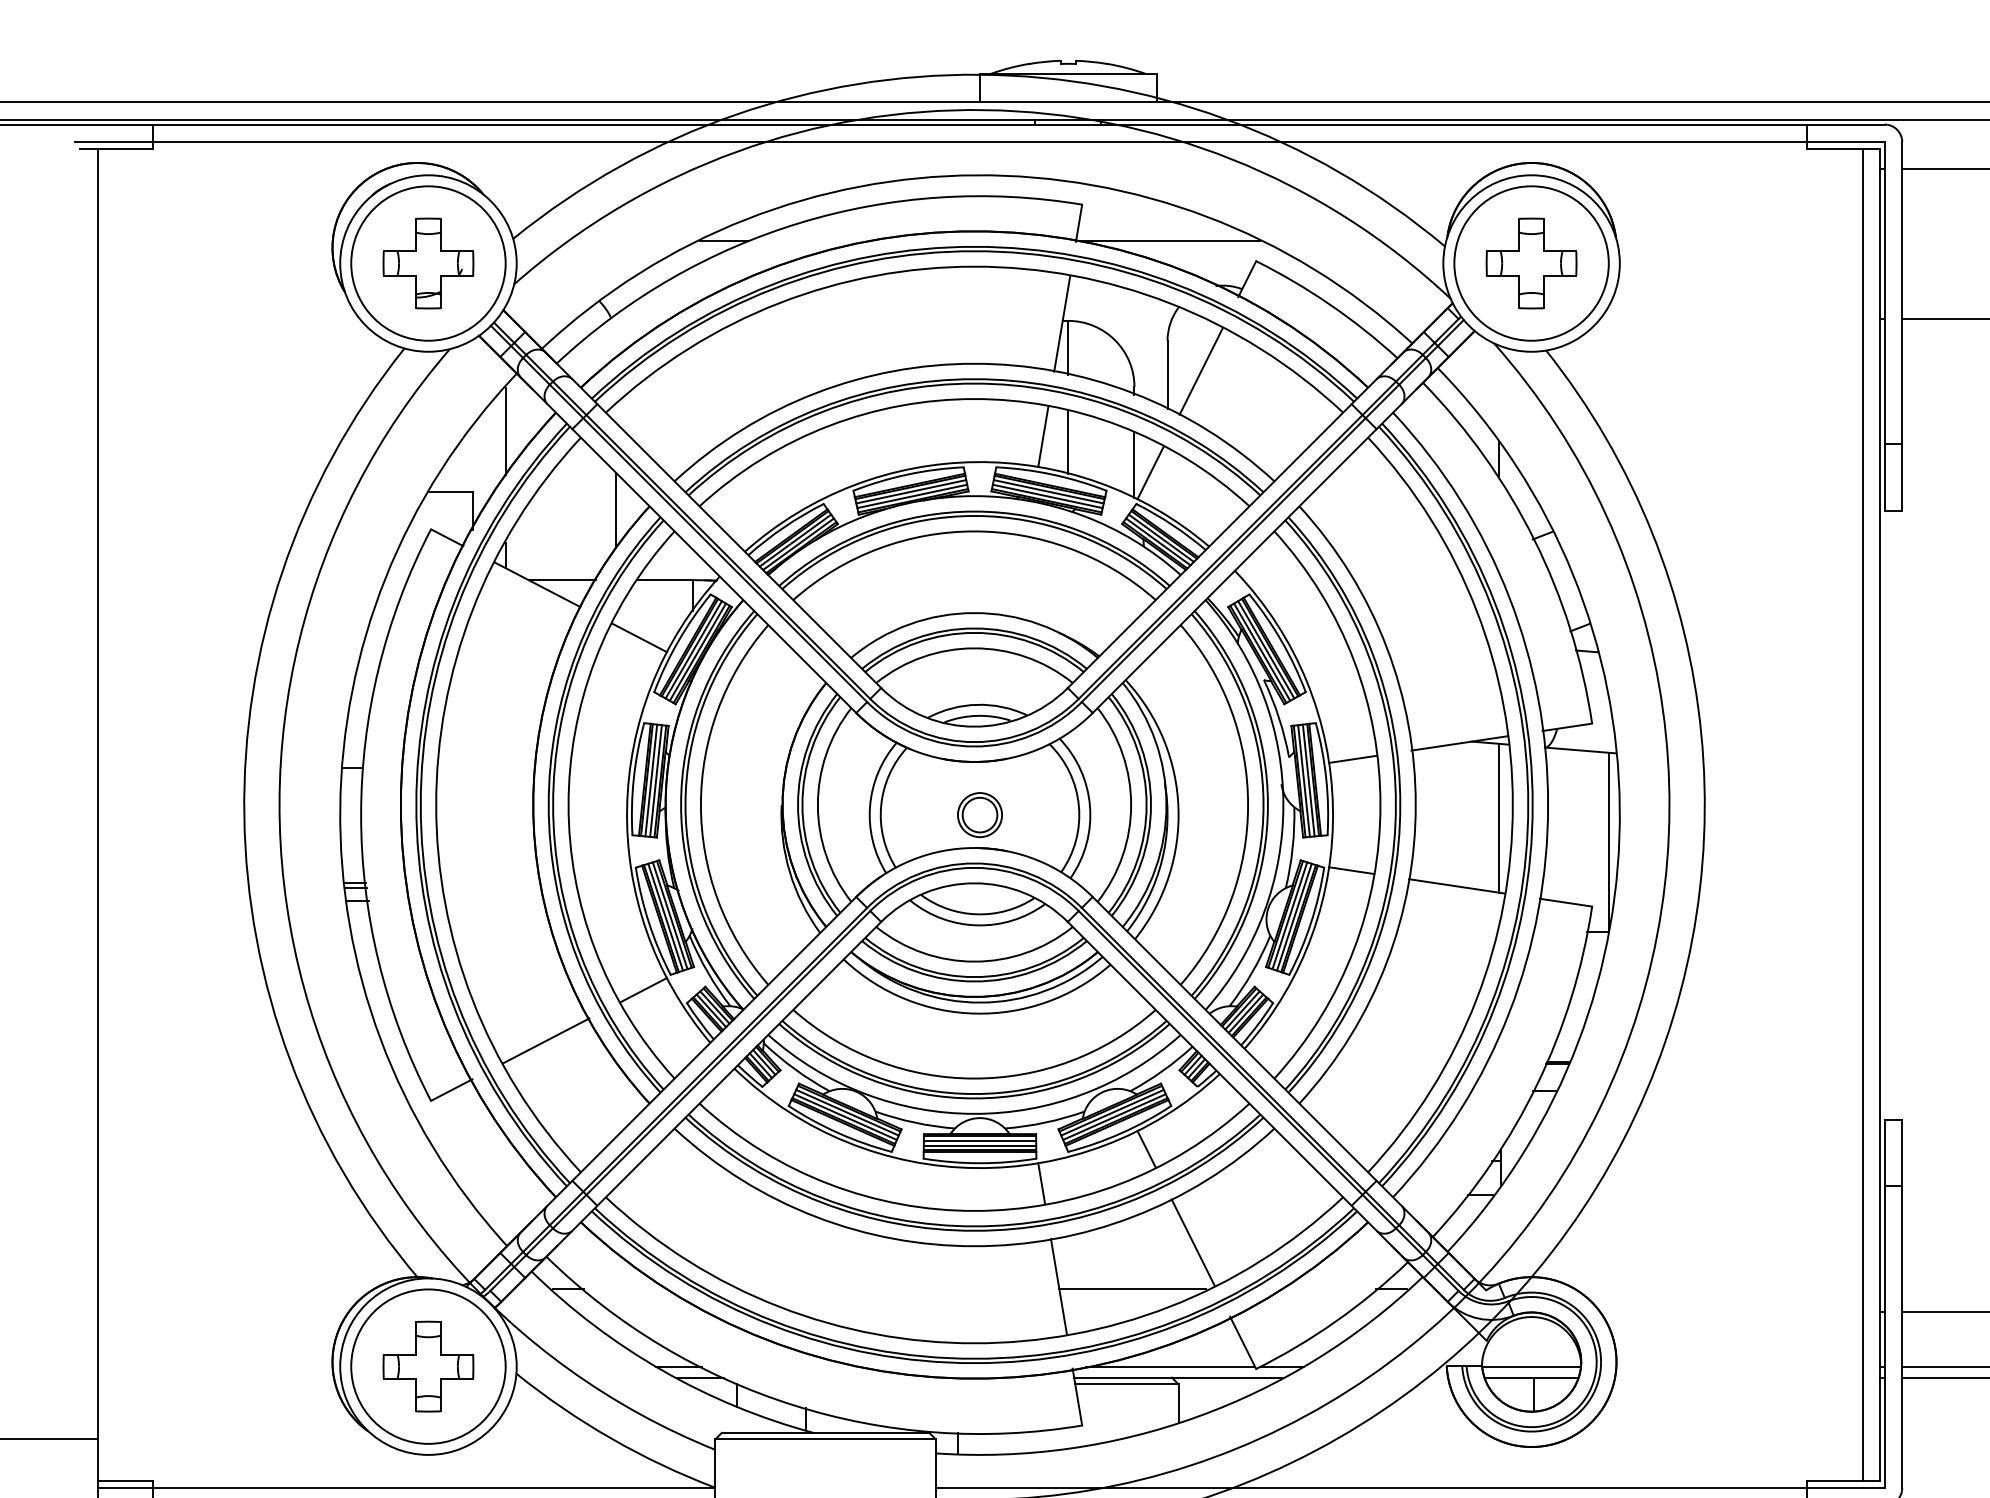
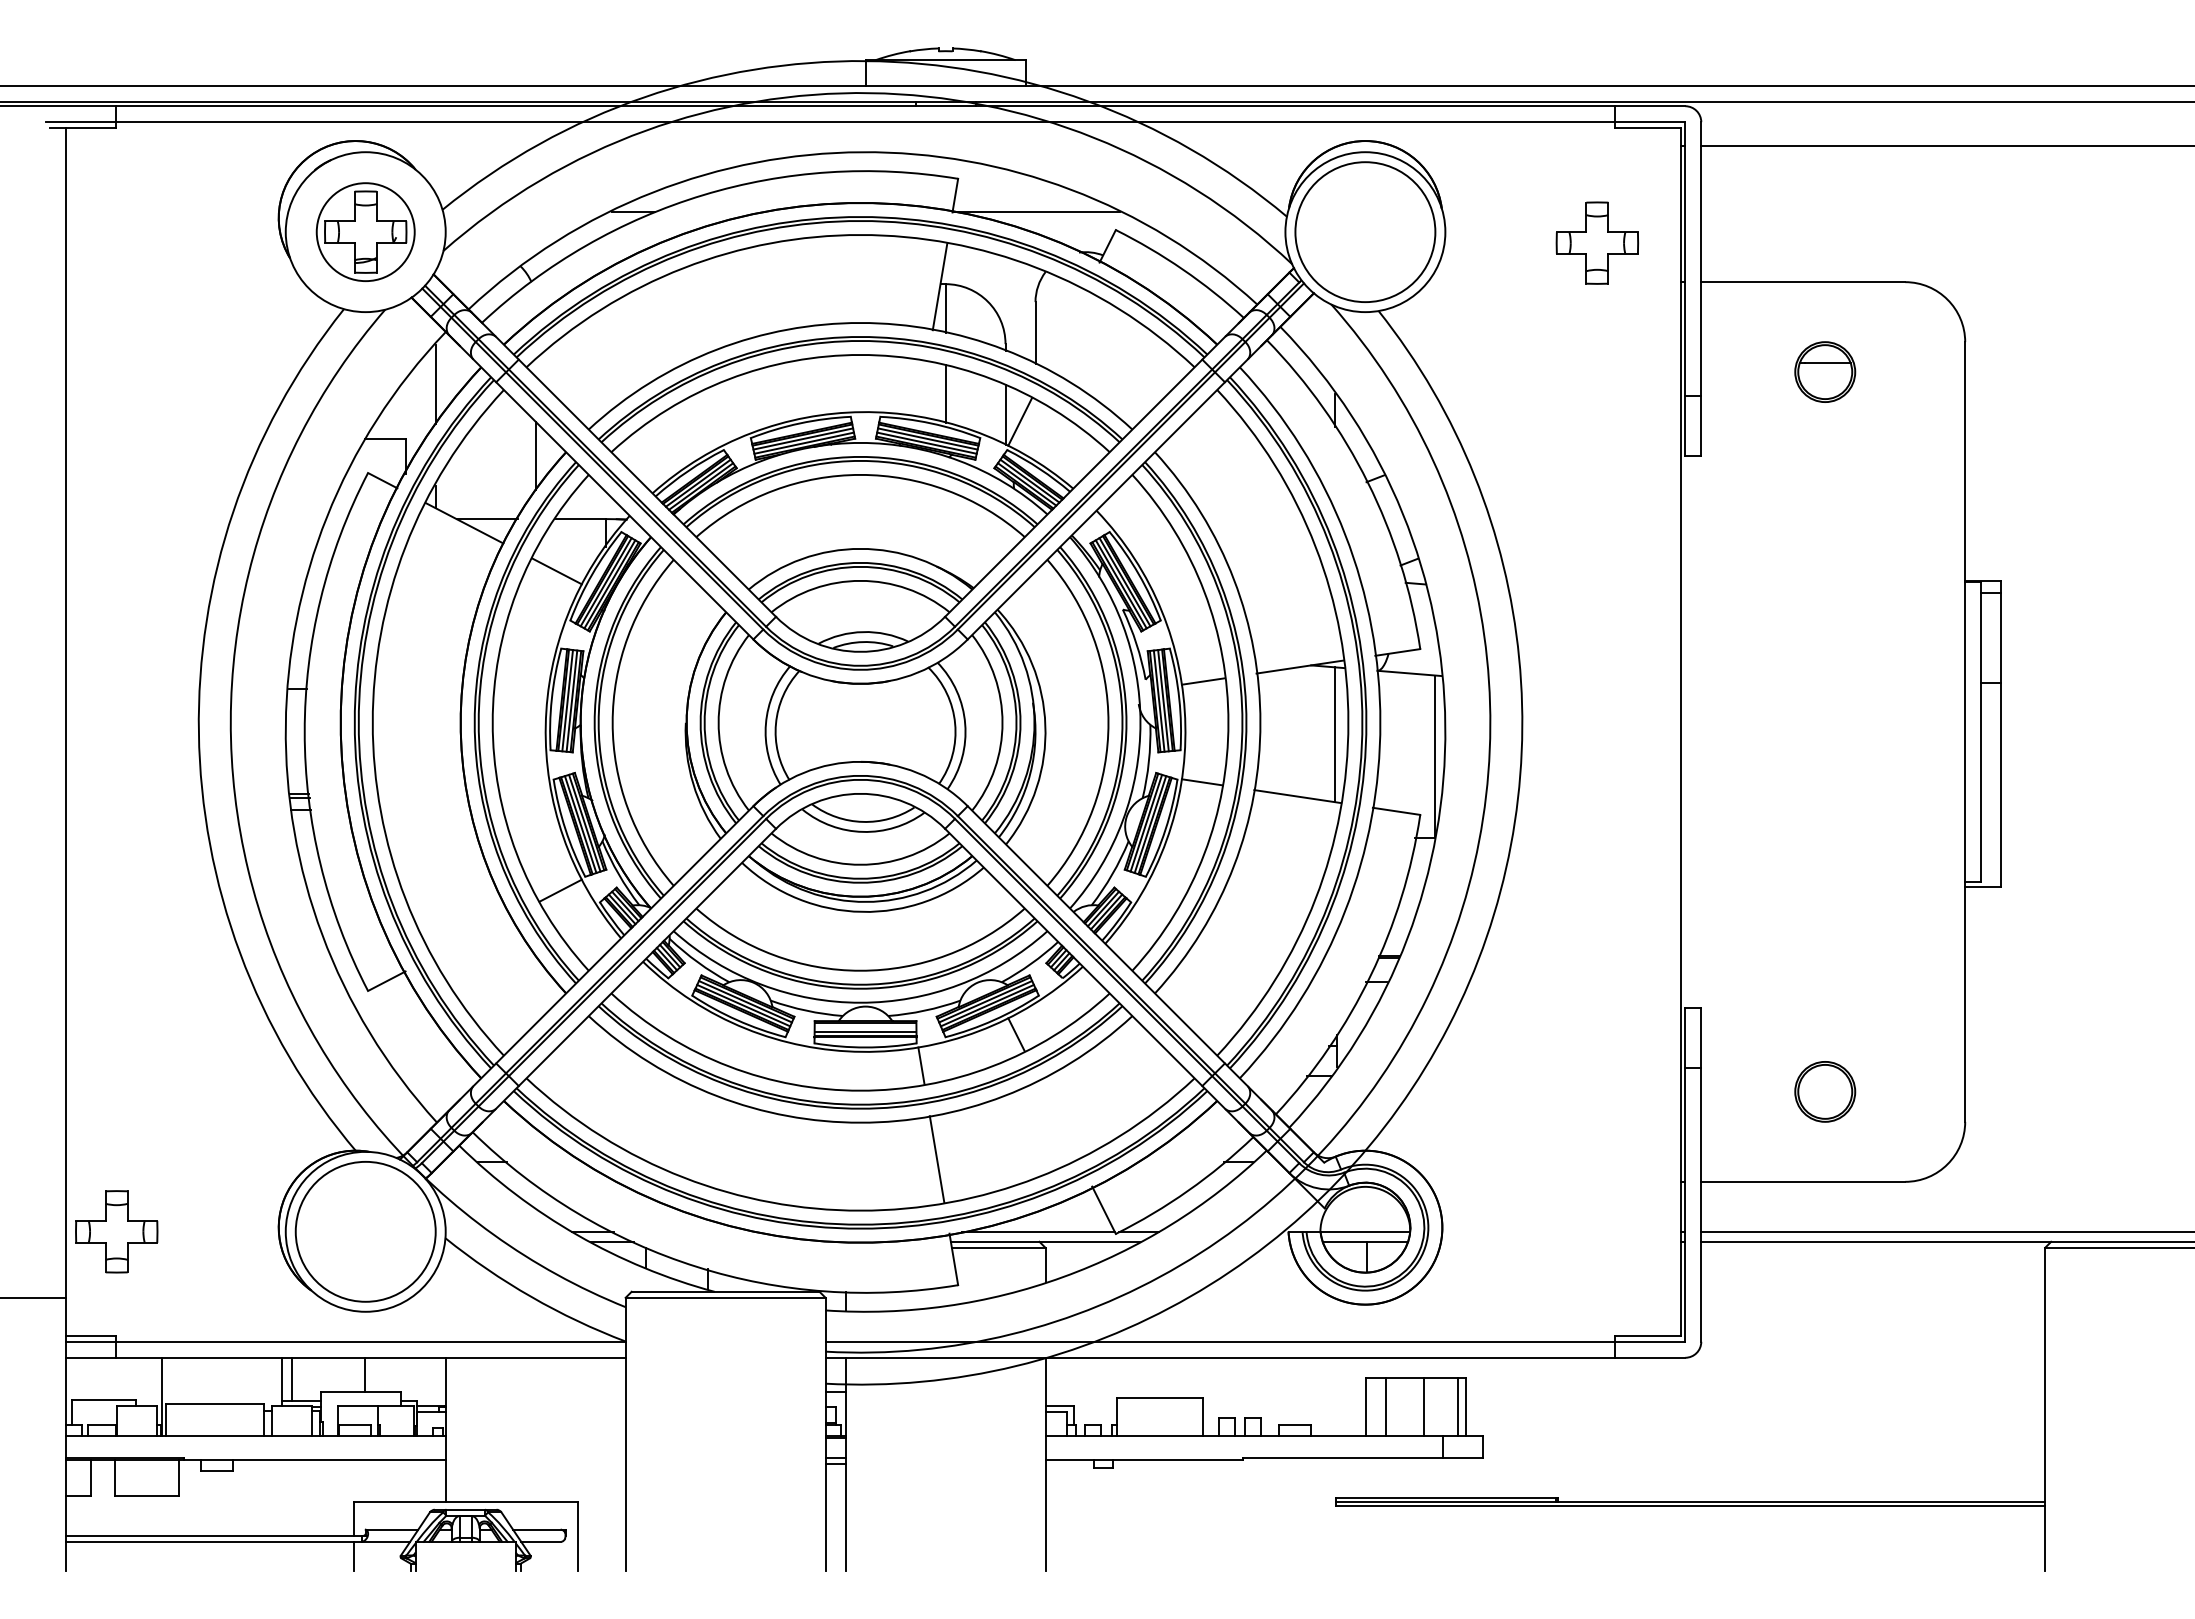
part: (1530, 262) -> (1596, 242), moved
circle: (428, 263) -> (365, 232), size x0.7
line: (1200, 372) -> (1065, 330), removed
line: (1042, 437) -> (922, 389), removed
part: (979, 814) -> (865, 731), removed
line: (1862, 814) -> (1665, 731), removed
line: (546, 1040) -> (472, 936), removed
line: (979, 1141) -> (865, 1027), removed
line: (1192, 1242) -> (1058, 1119), removed
line: (1132, 1289) -> (1003, 1161), removed
part: (428, 1366) -> (116, 1231), moved

